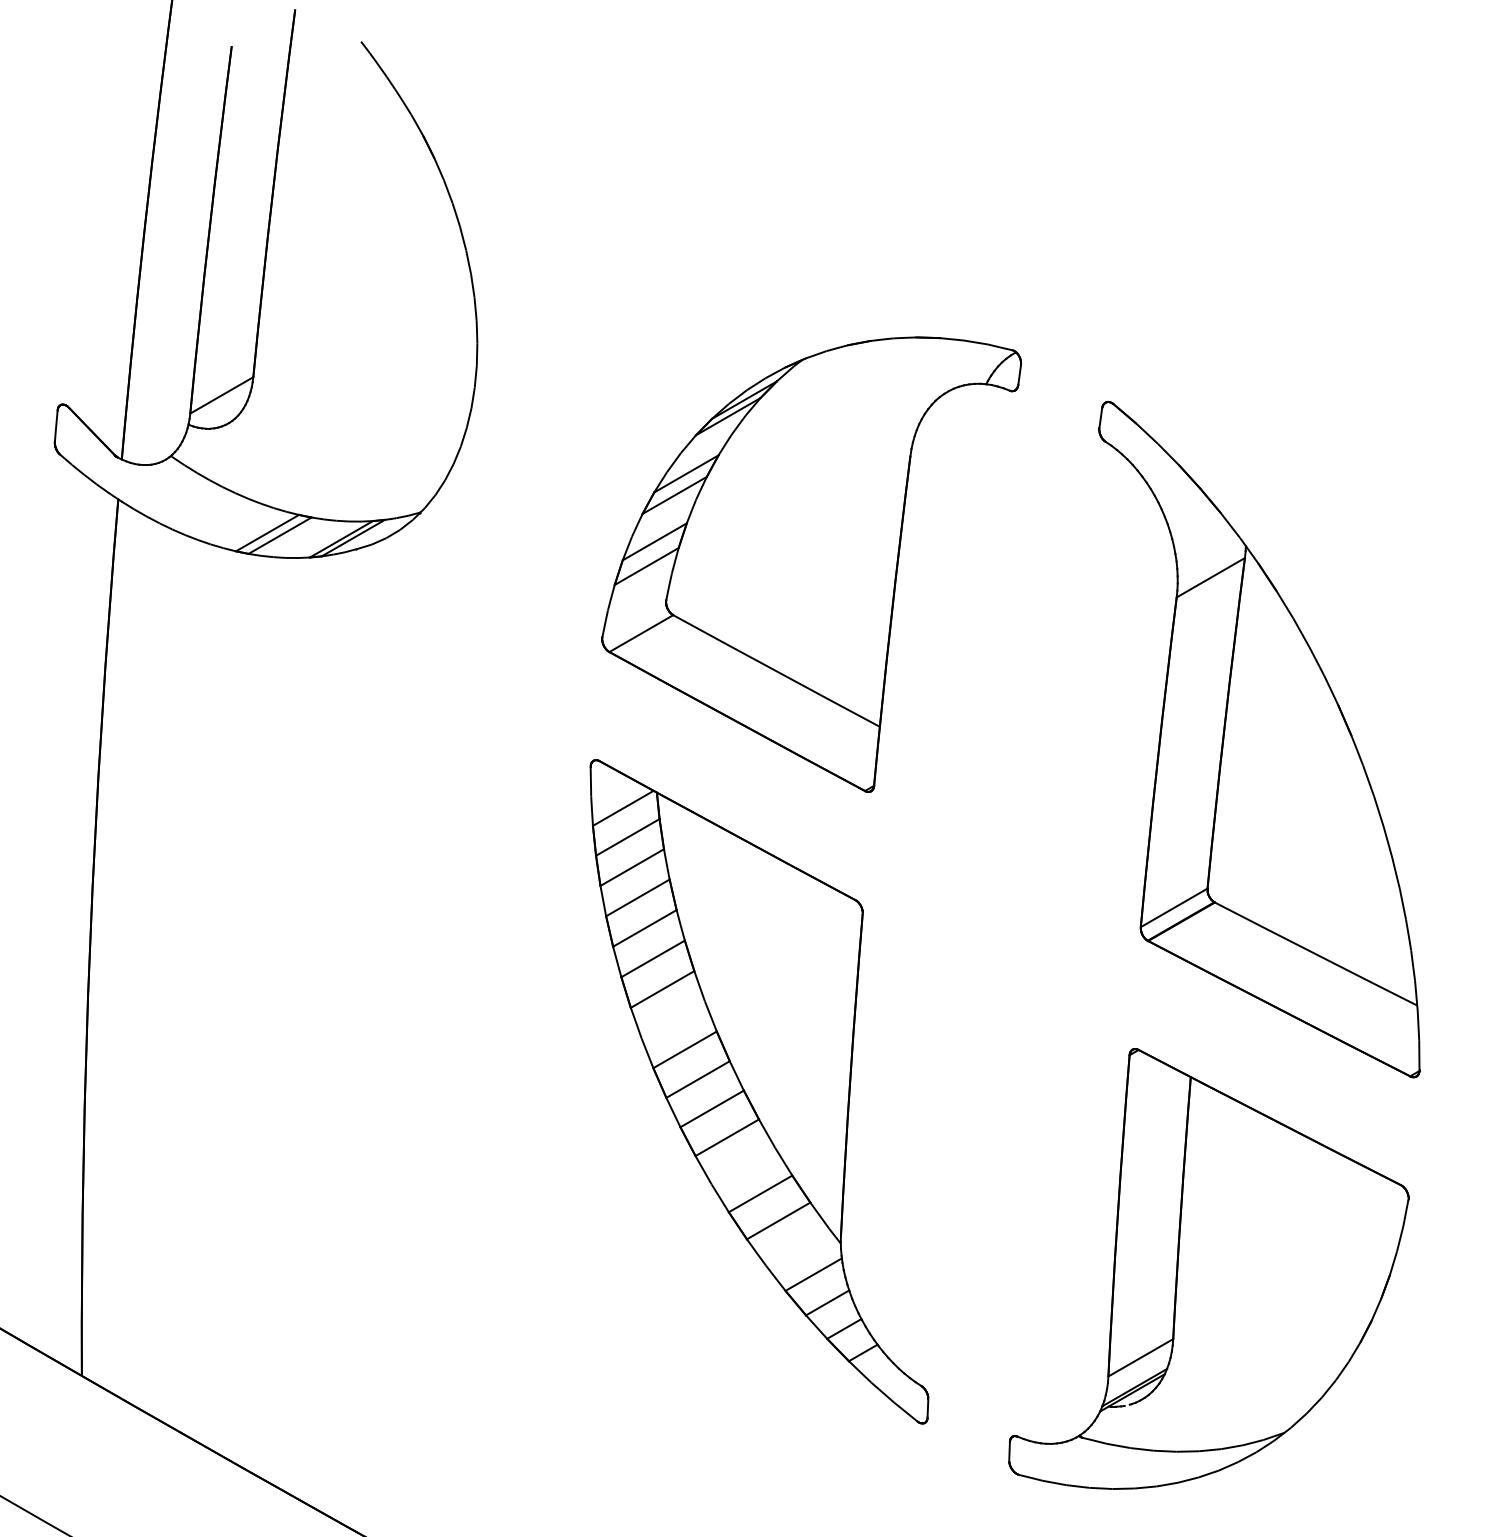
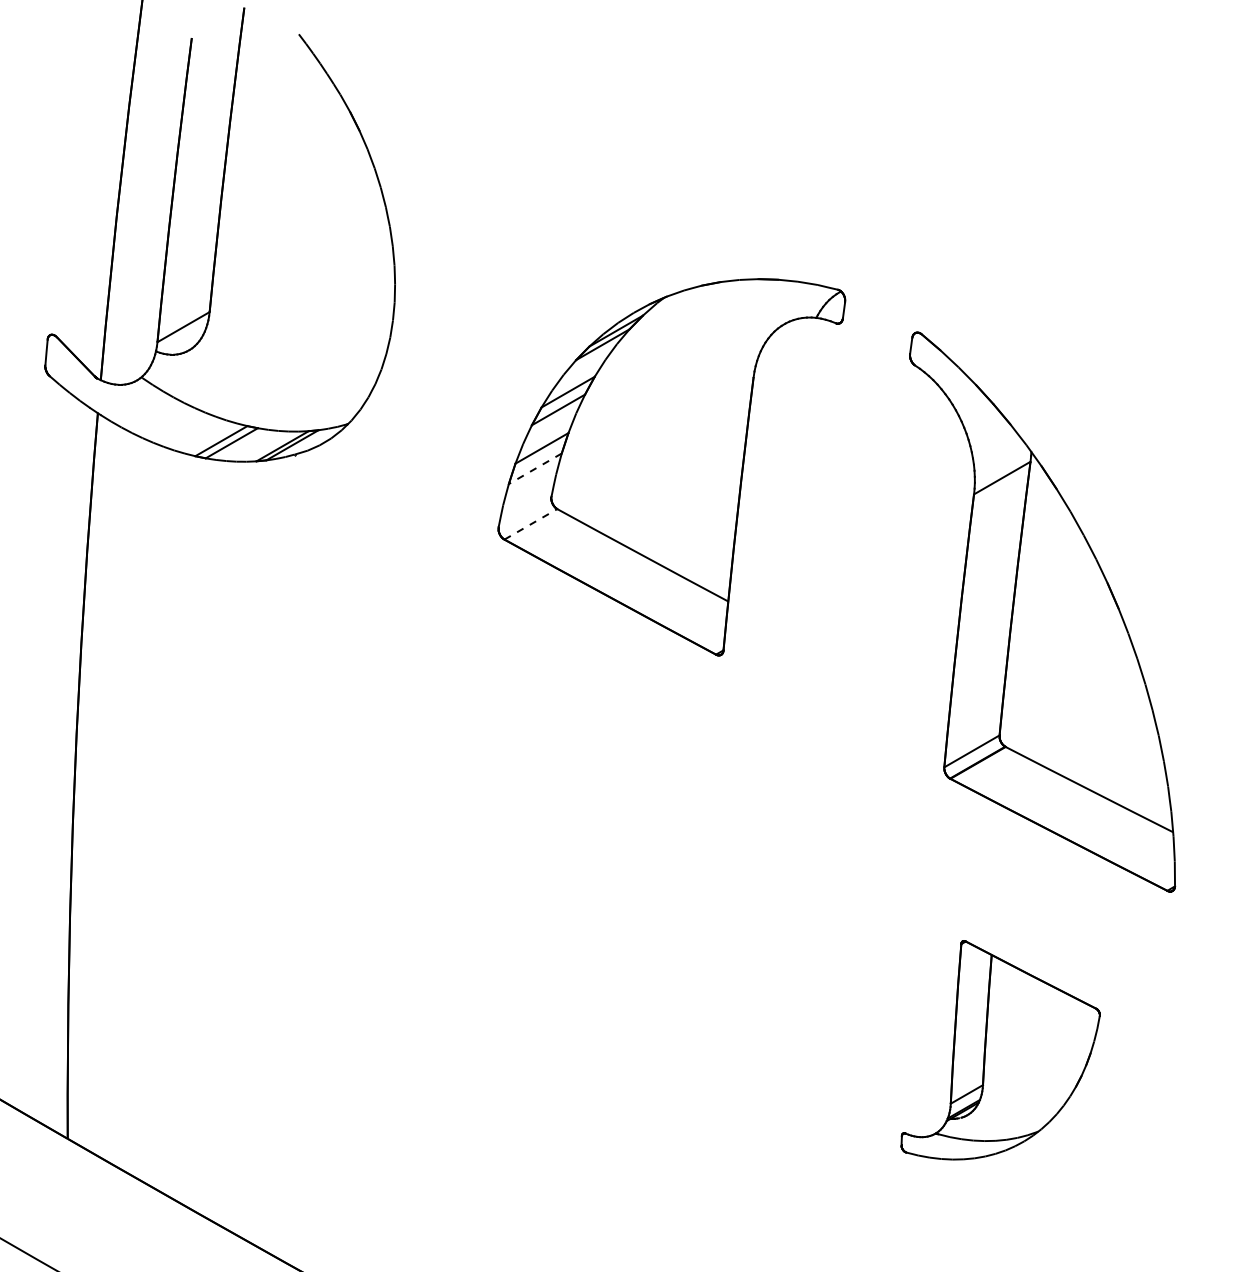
line: (646, 566) -> (535, 468), solid -> dashed
line: (641, 633) -> (530, 524), solid -> dashed
part: (759, 1091) -> (628, 903), removed
part: (1208, 1268) -> (1000, 1049), size x0.6

